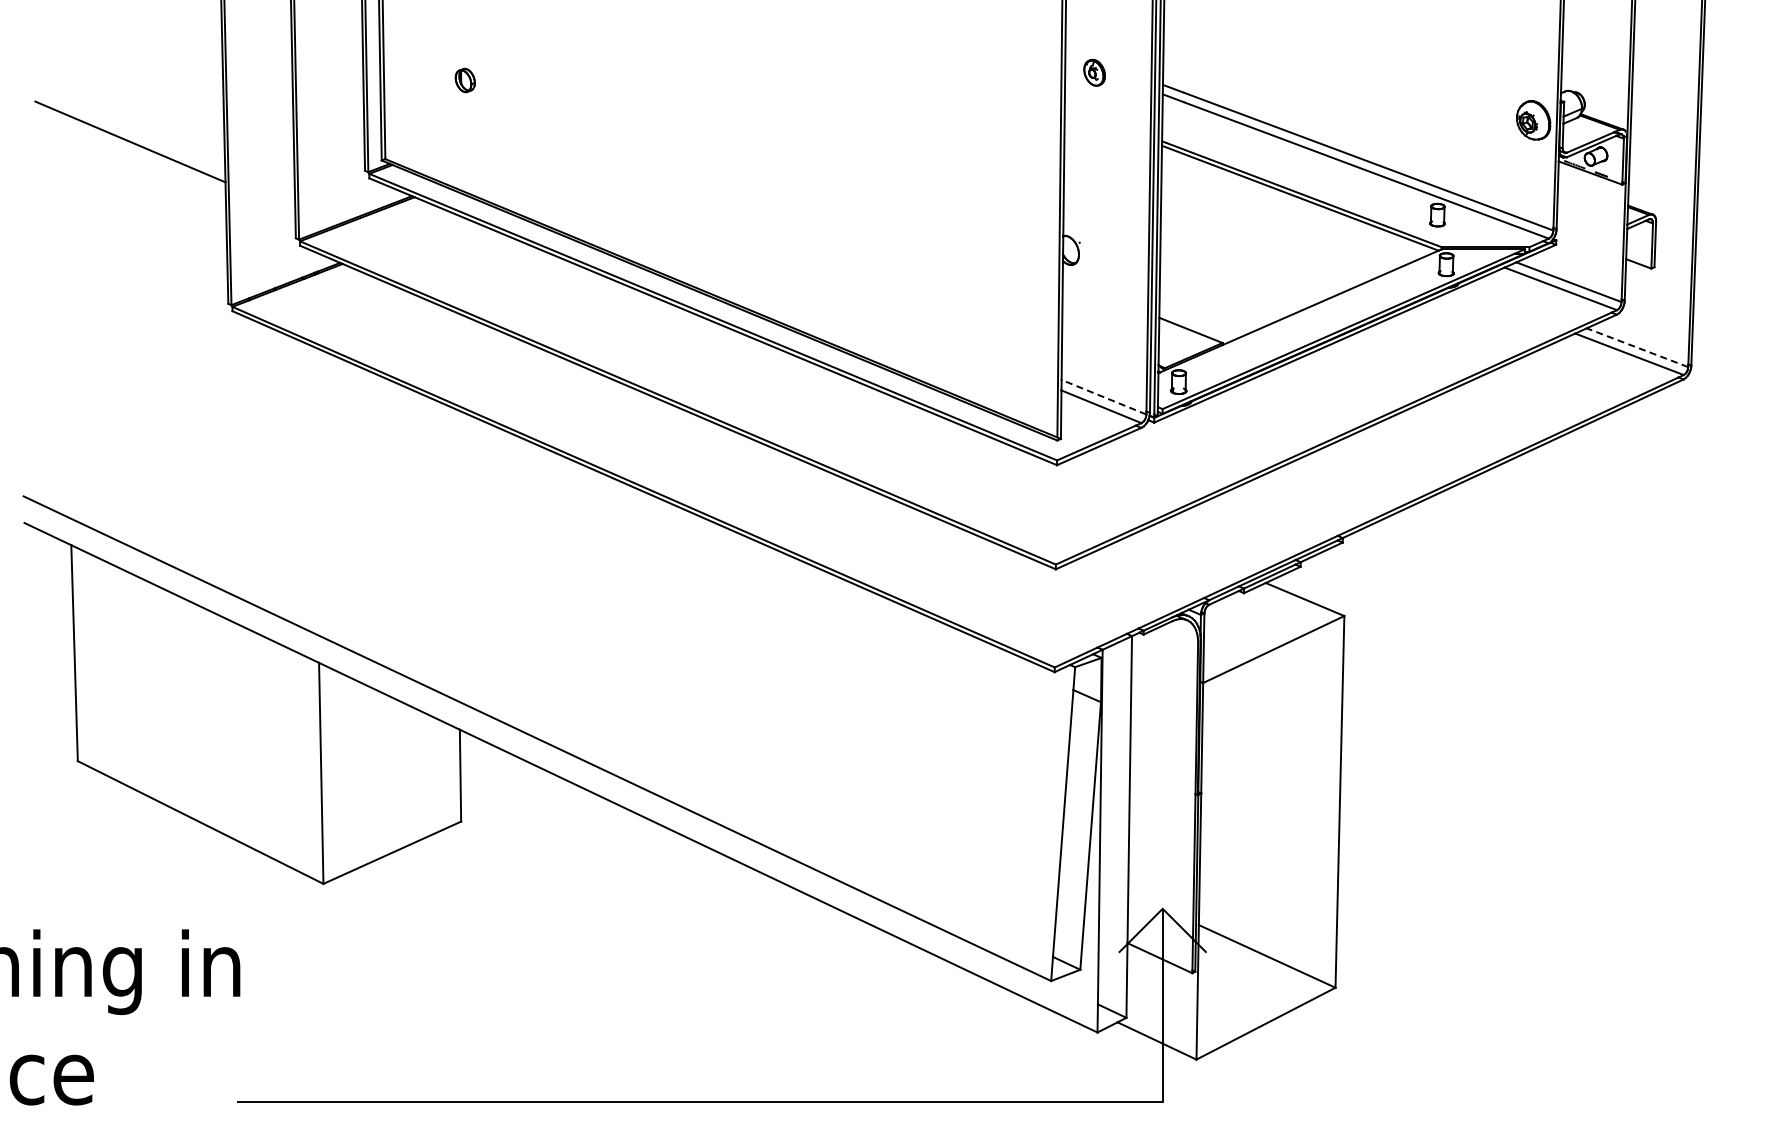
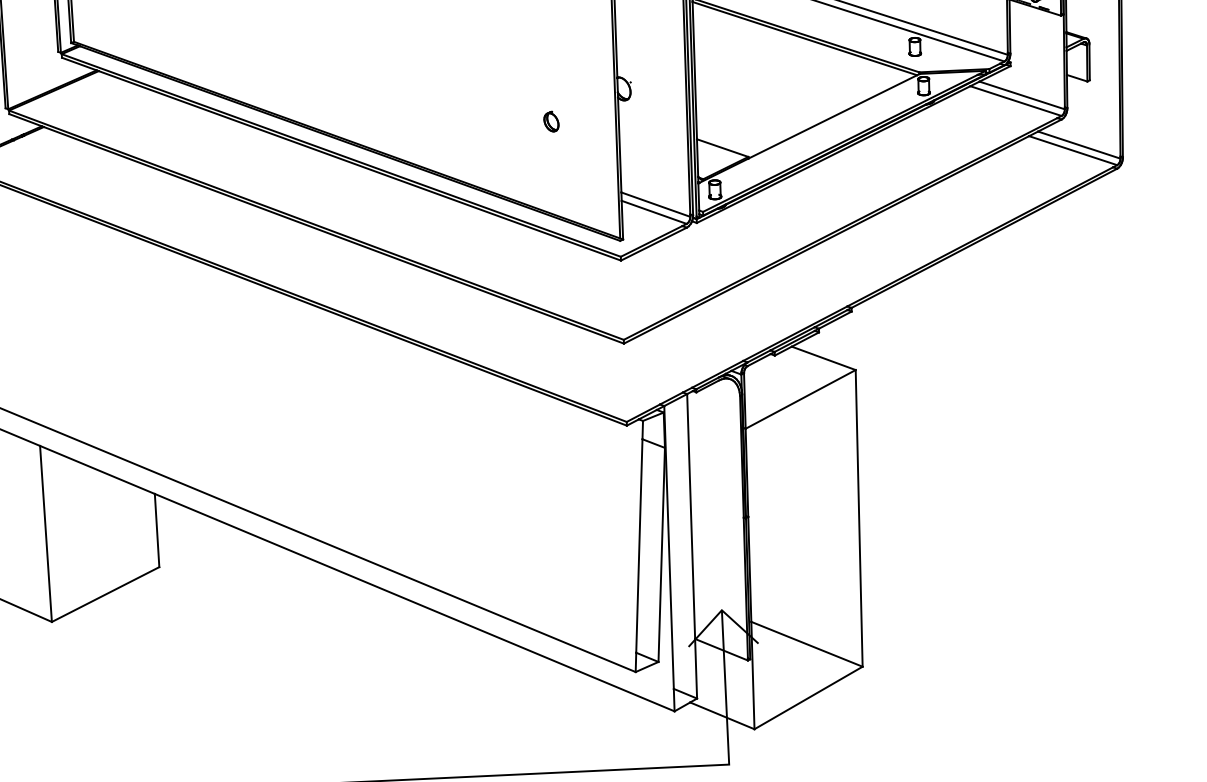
part: (977, 287) -> (550, 121), added
line: (1637, 347) -> (1079, 144), dashed -> solid
line: (1104, 397) -> (656, 204), dashed -> solid

